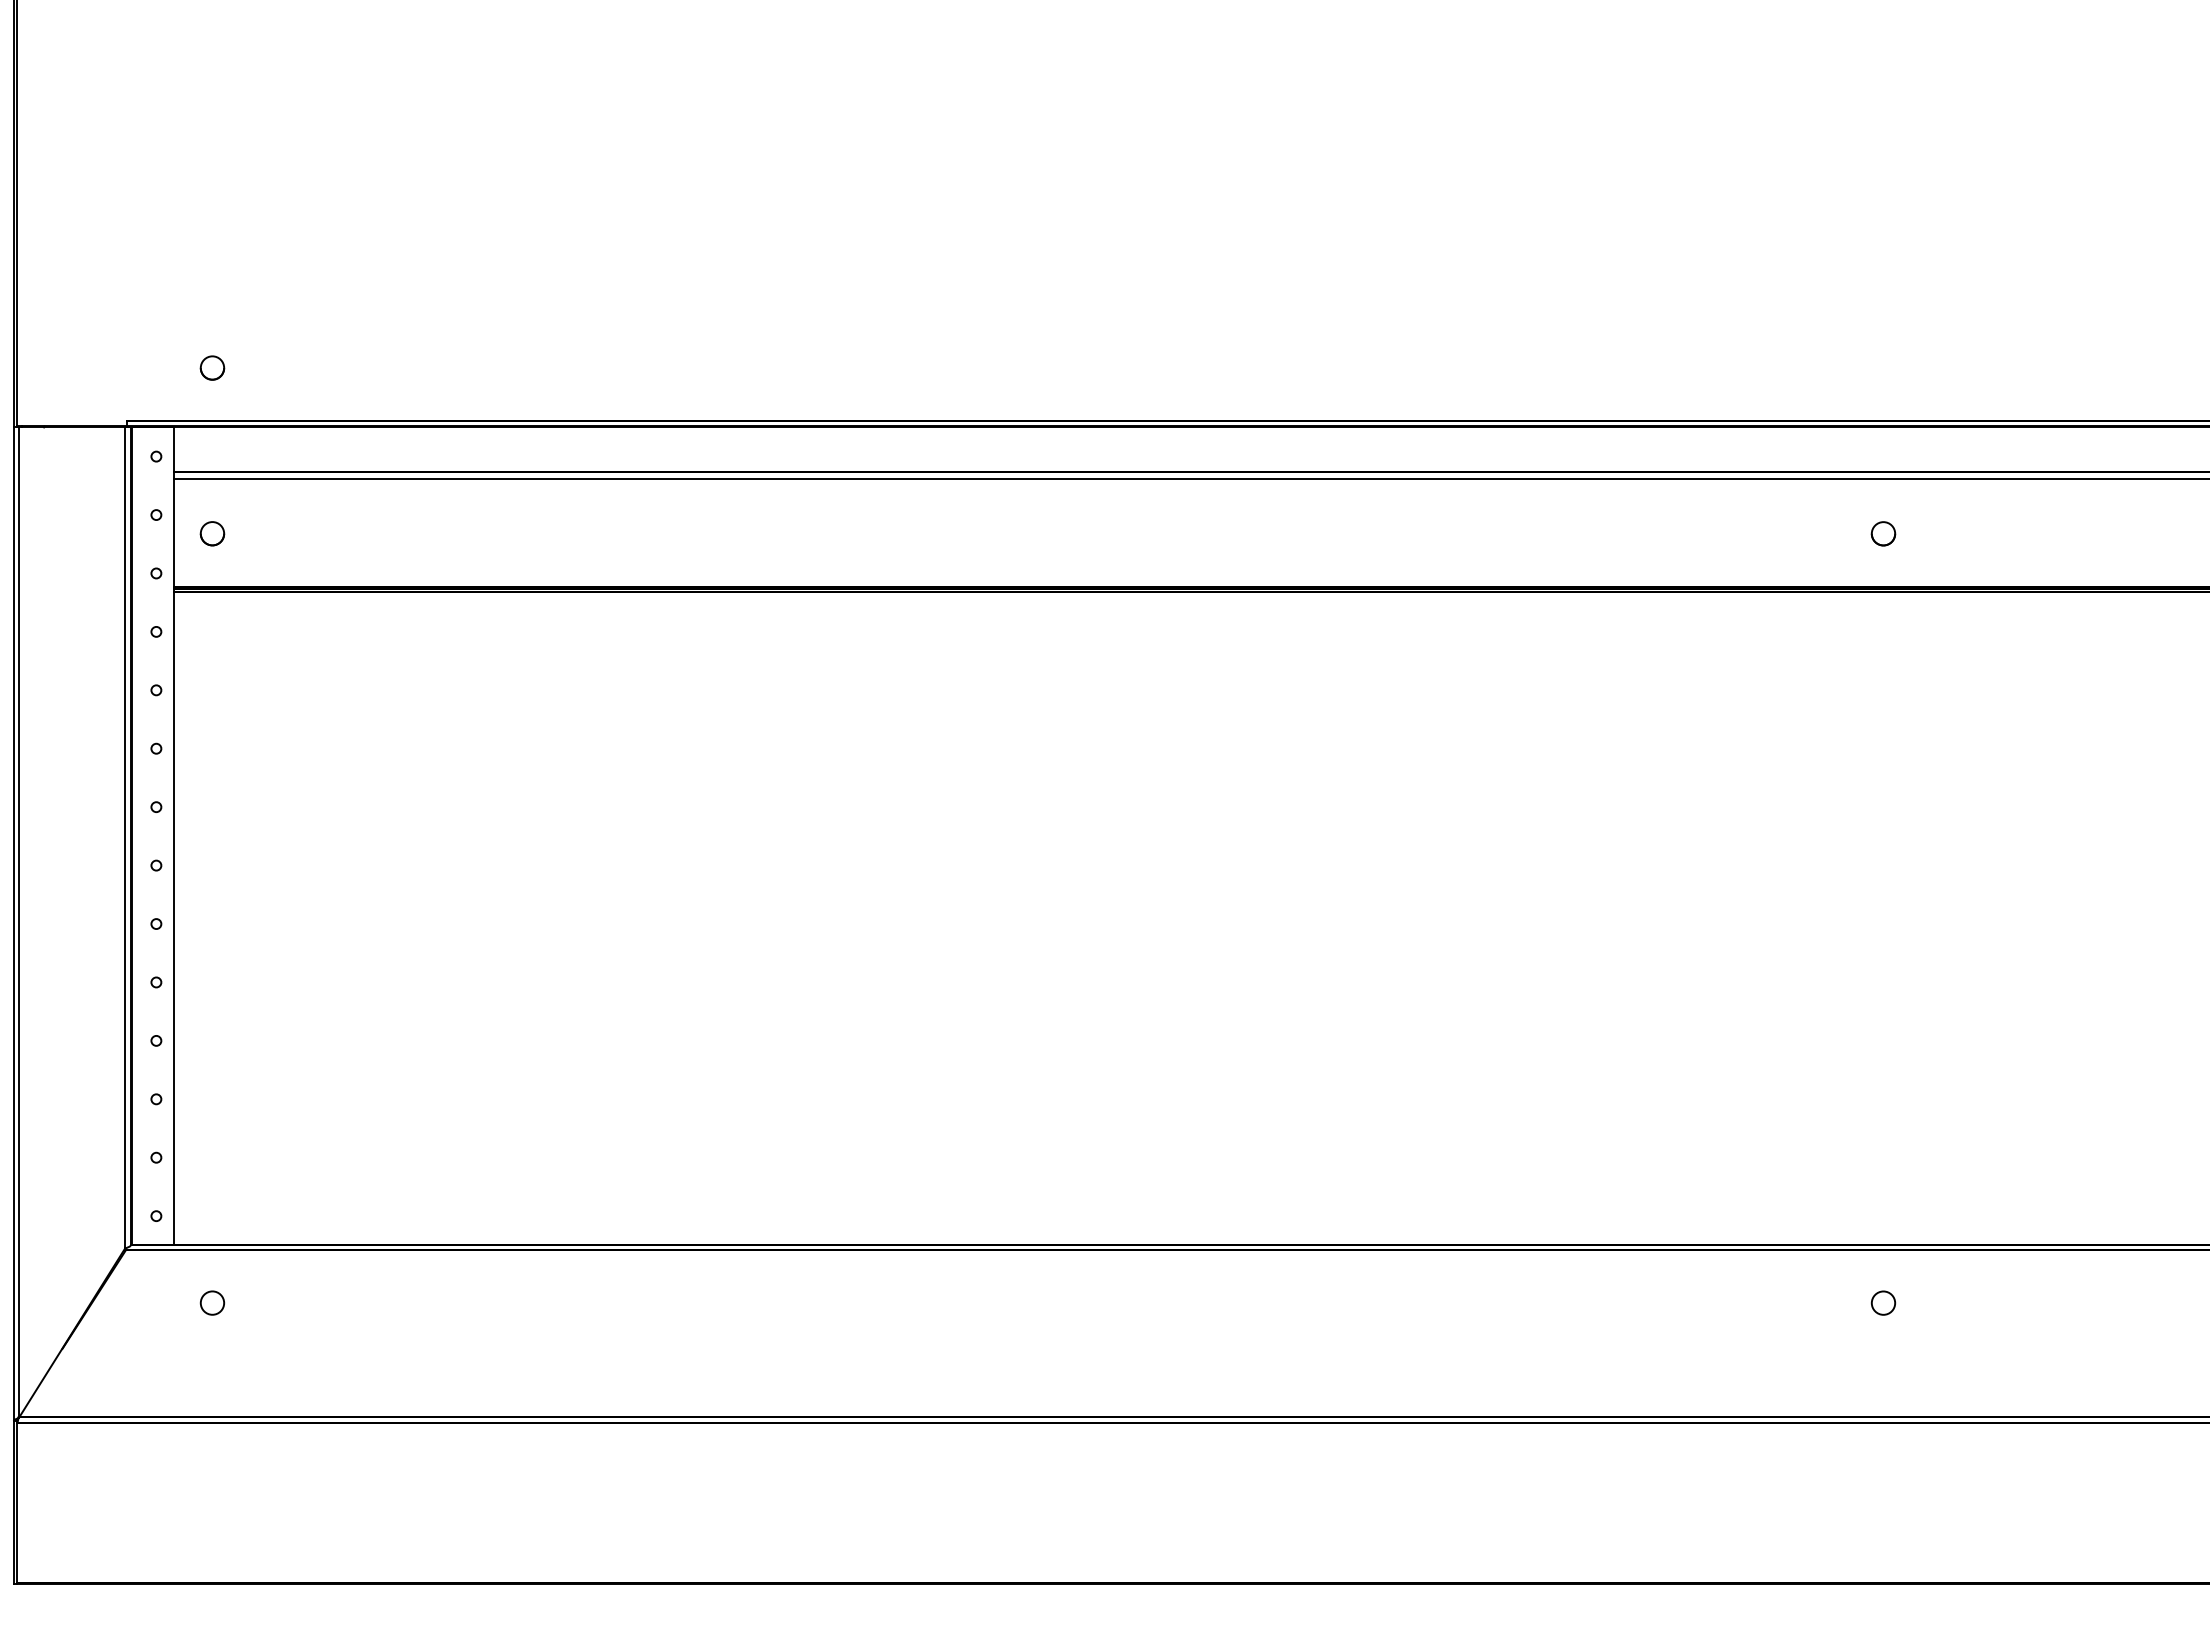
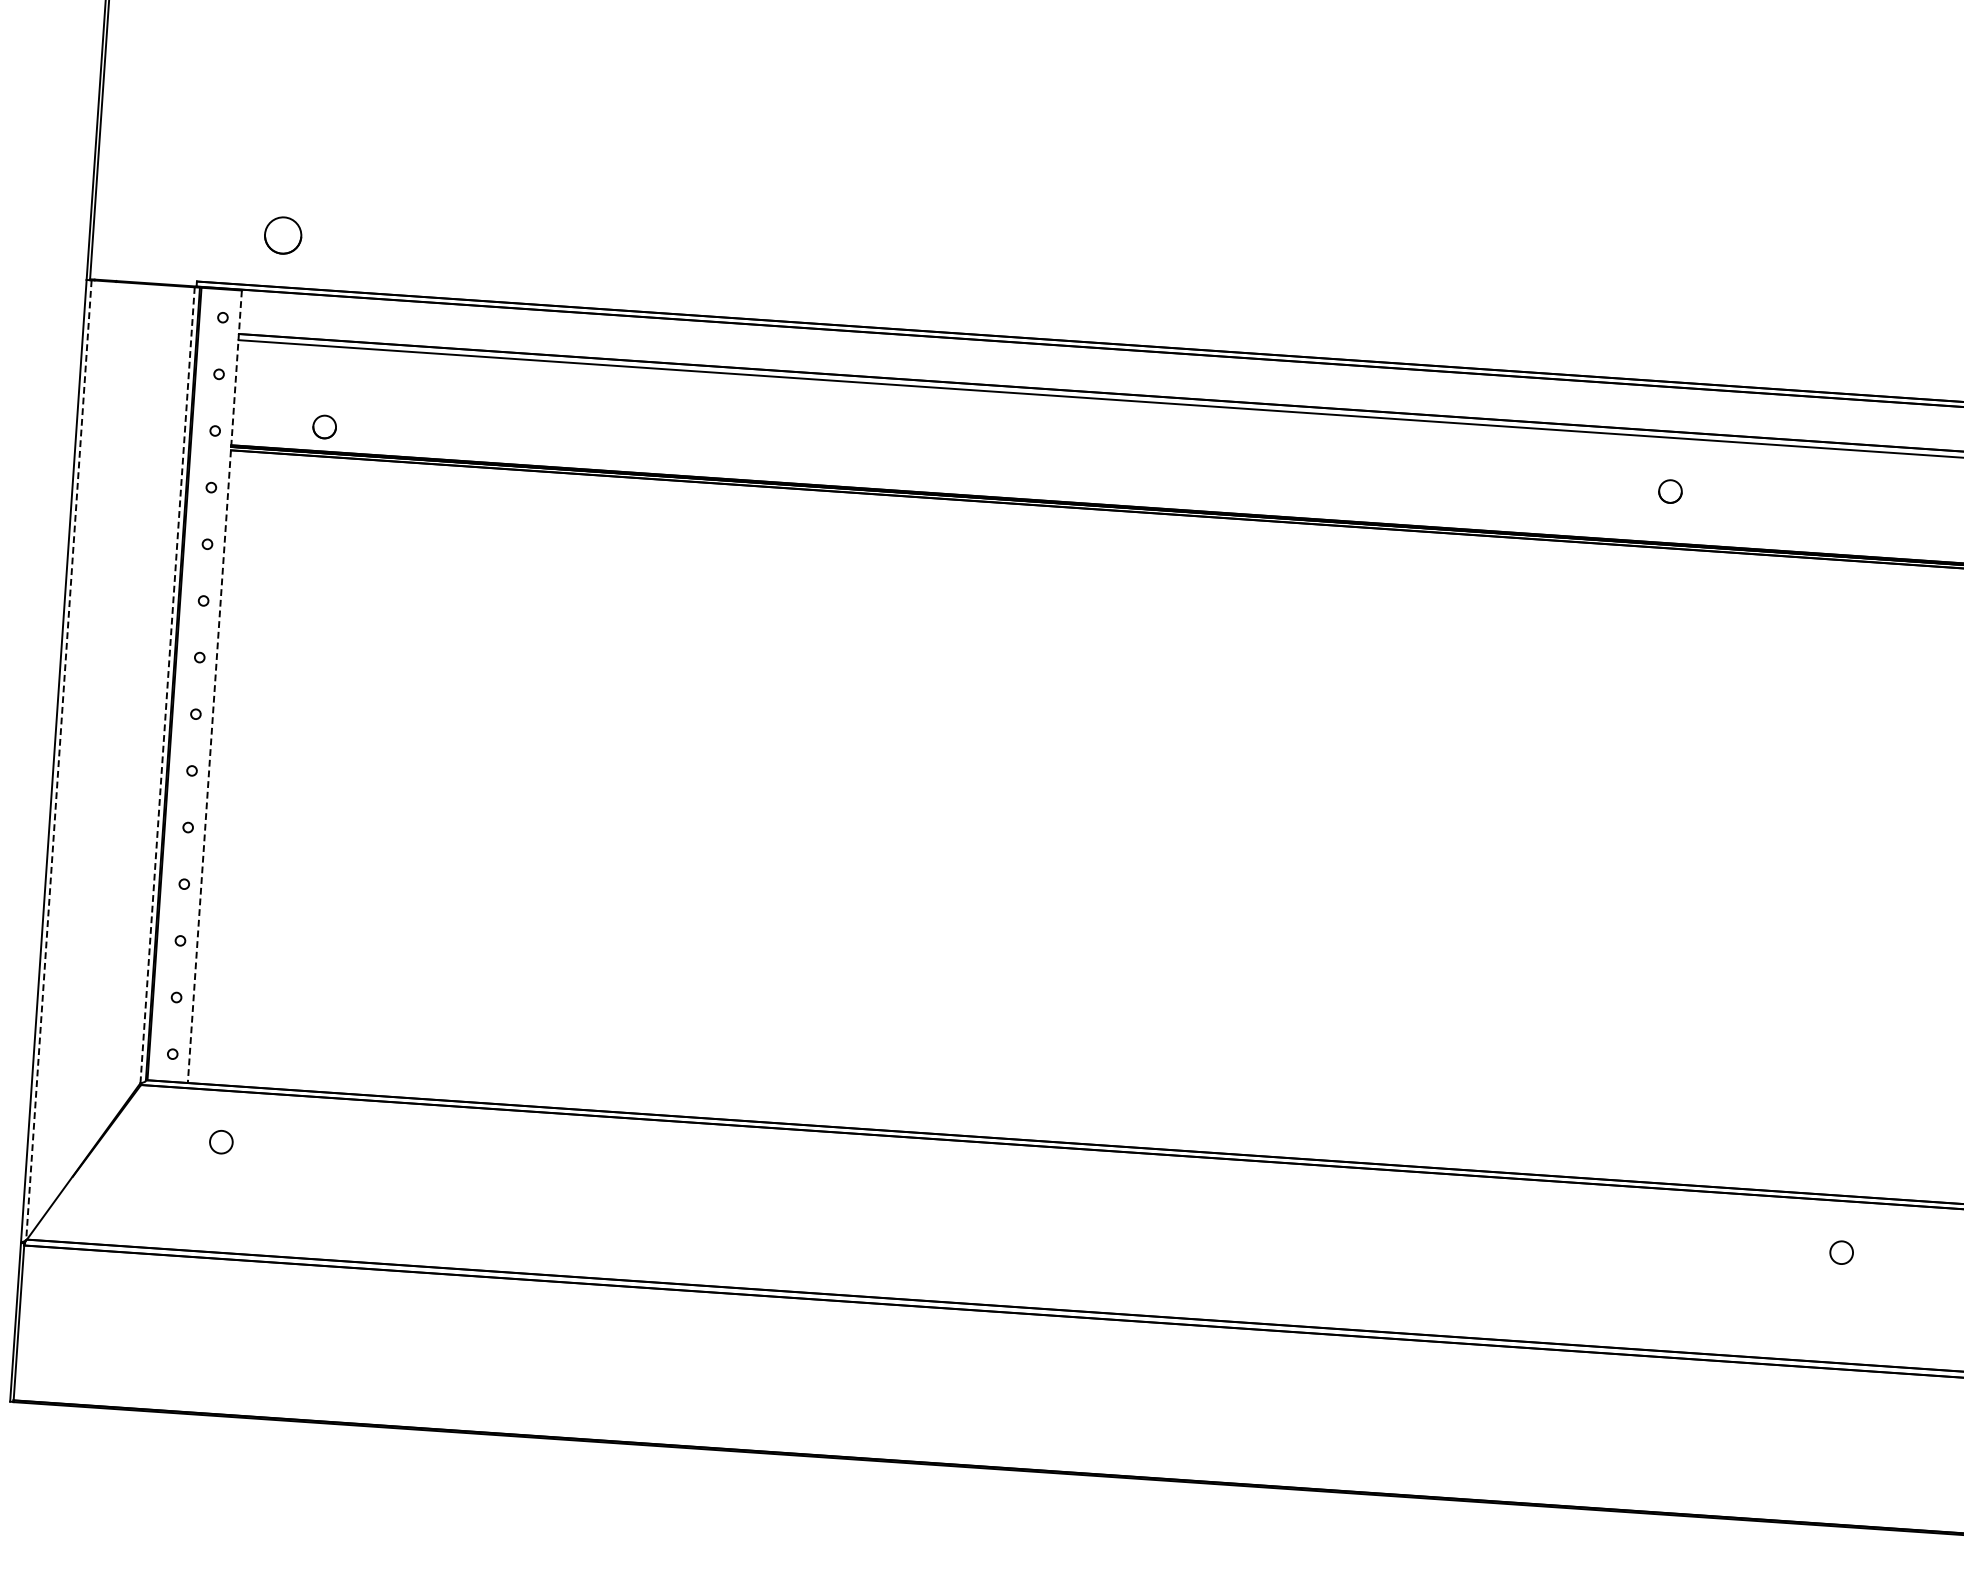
part: (212, 367) -> (283, 234), size x1.6
part: (212, 533) -> (324, 426), moved
part: (1883, 533) -> (1670, 491), moved
line: (173, 836) -> (214, 687), solid -> dashed
line: (125, 837) -> (167, 684), solid -> dashed
line: (18, 923) -> (58, 761), solid -> dashed

